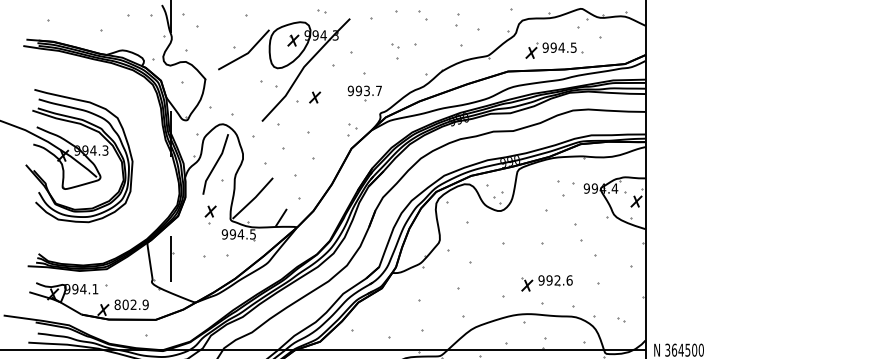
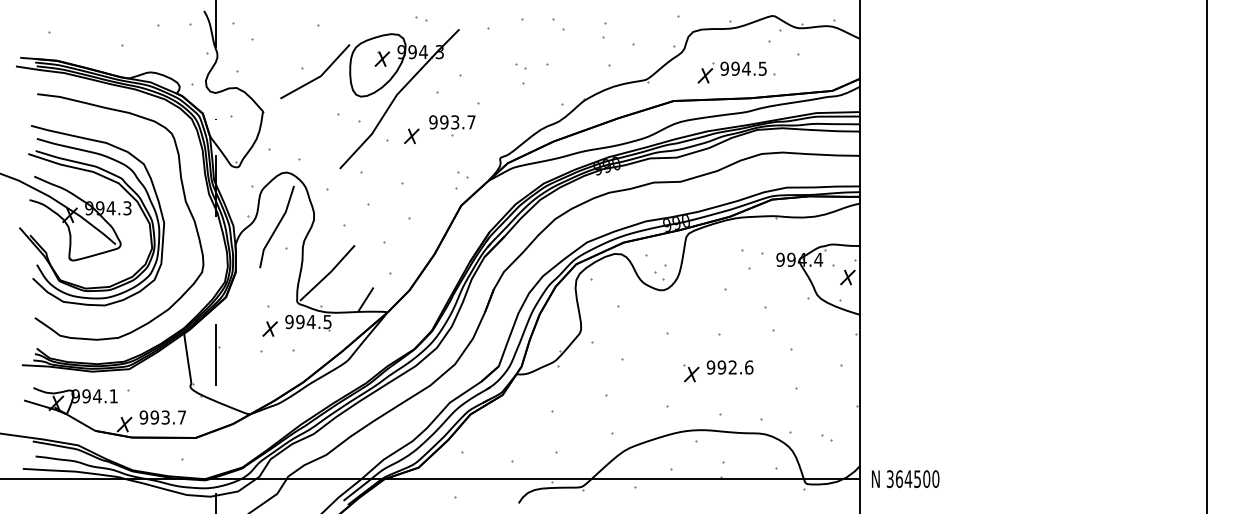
part: (364, 93) -> (452, 125), moved
curve: (147, 145) -> (184, 201), added
part: (210, 211) -> (269, 328), moved
part: (547, 283) -> (718, 371), moved
text: (131, 304) -> (162, 417), 802.9 -> 993.7

